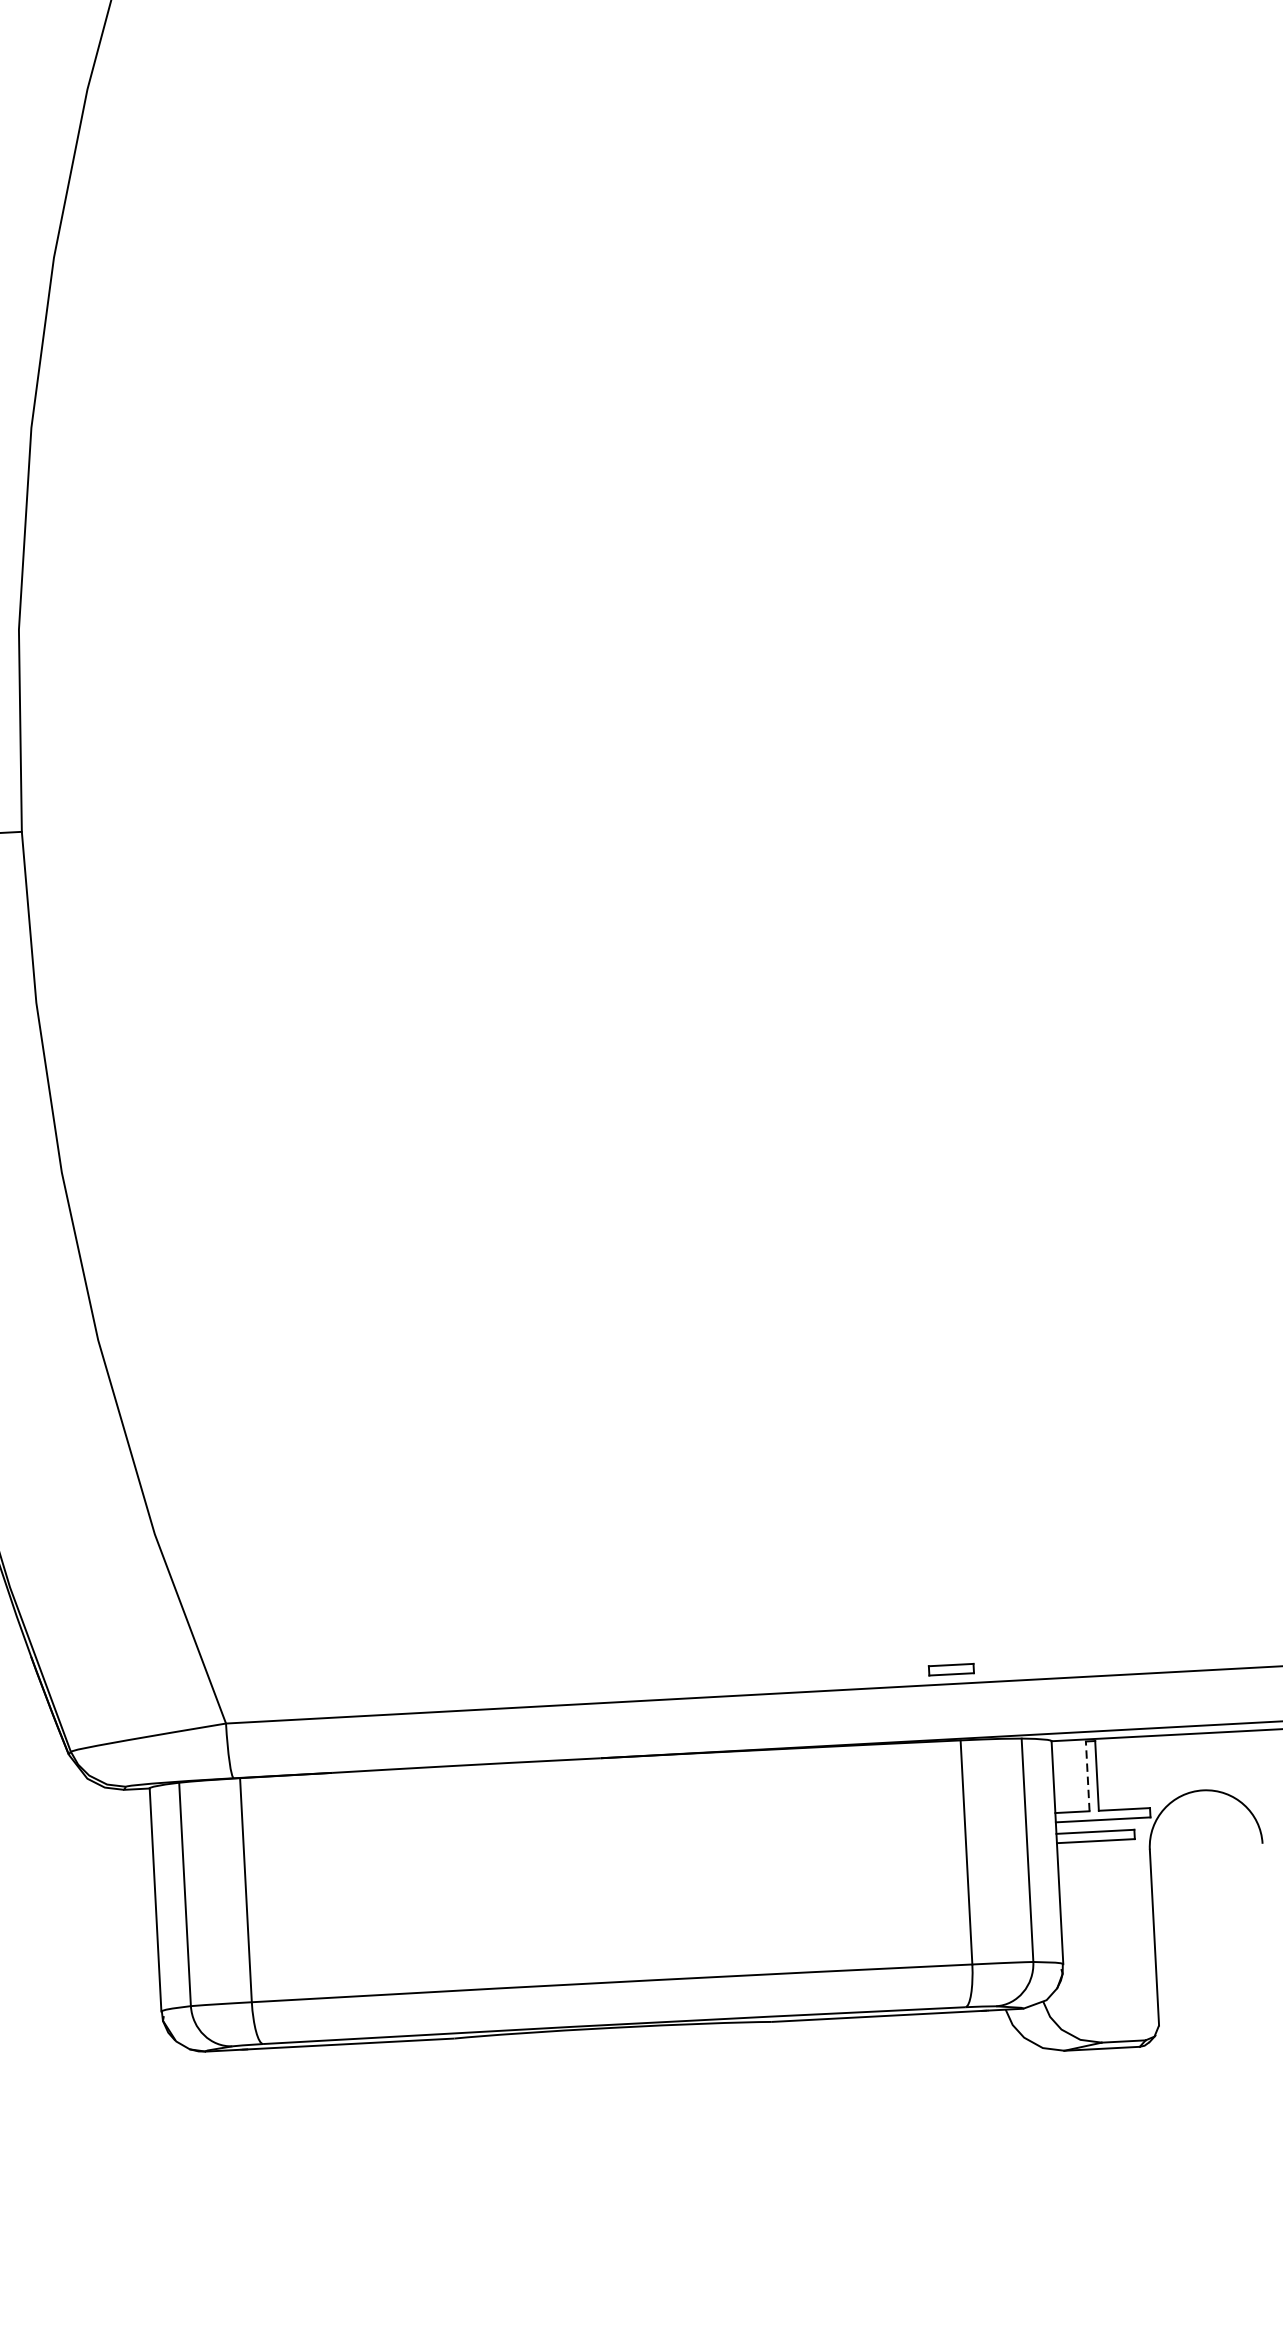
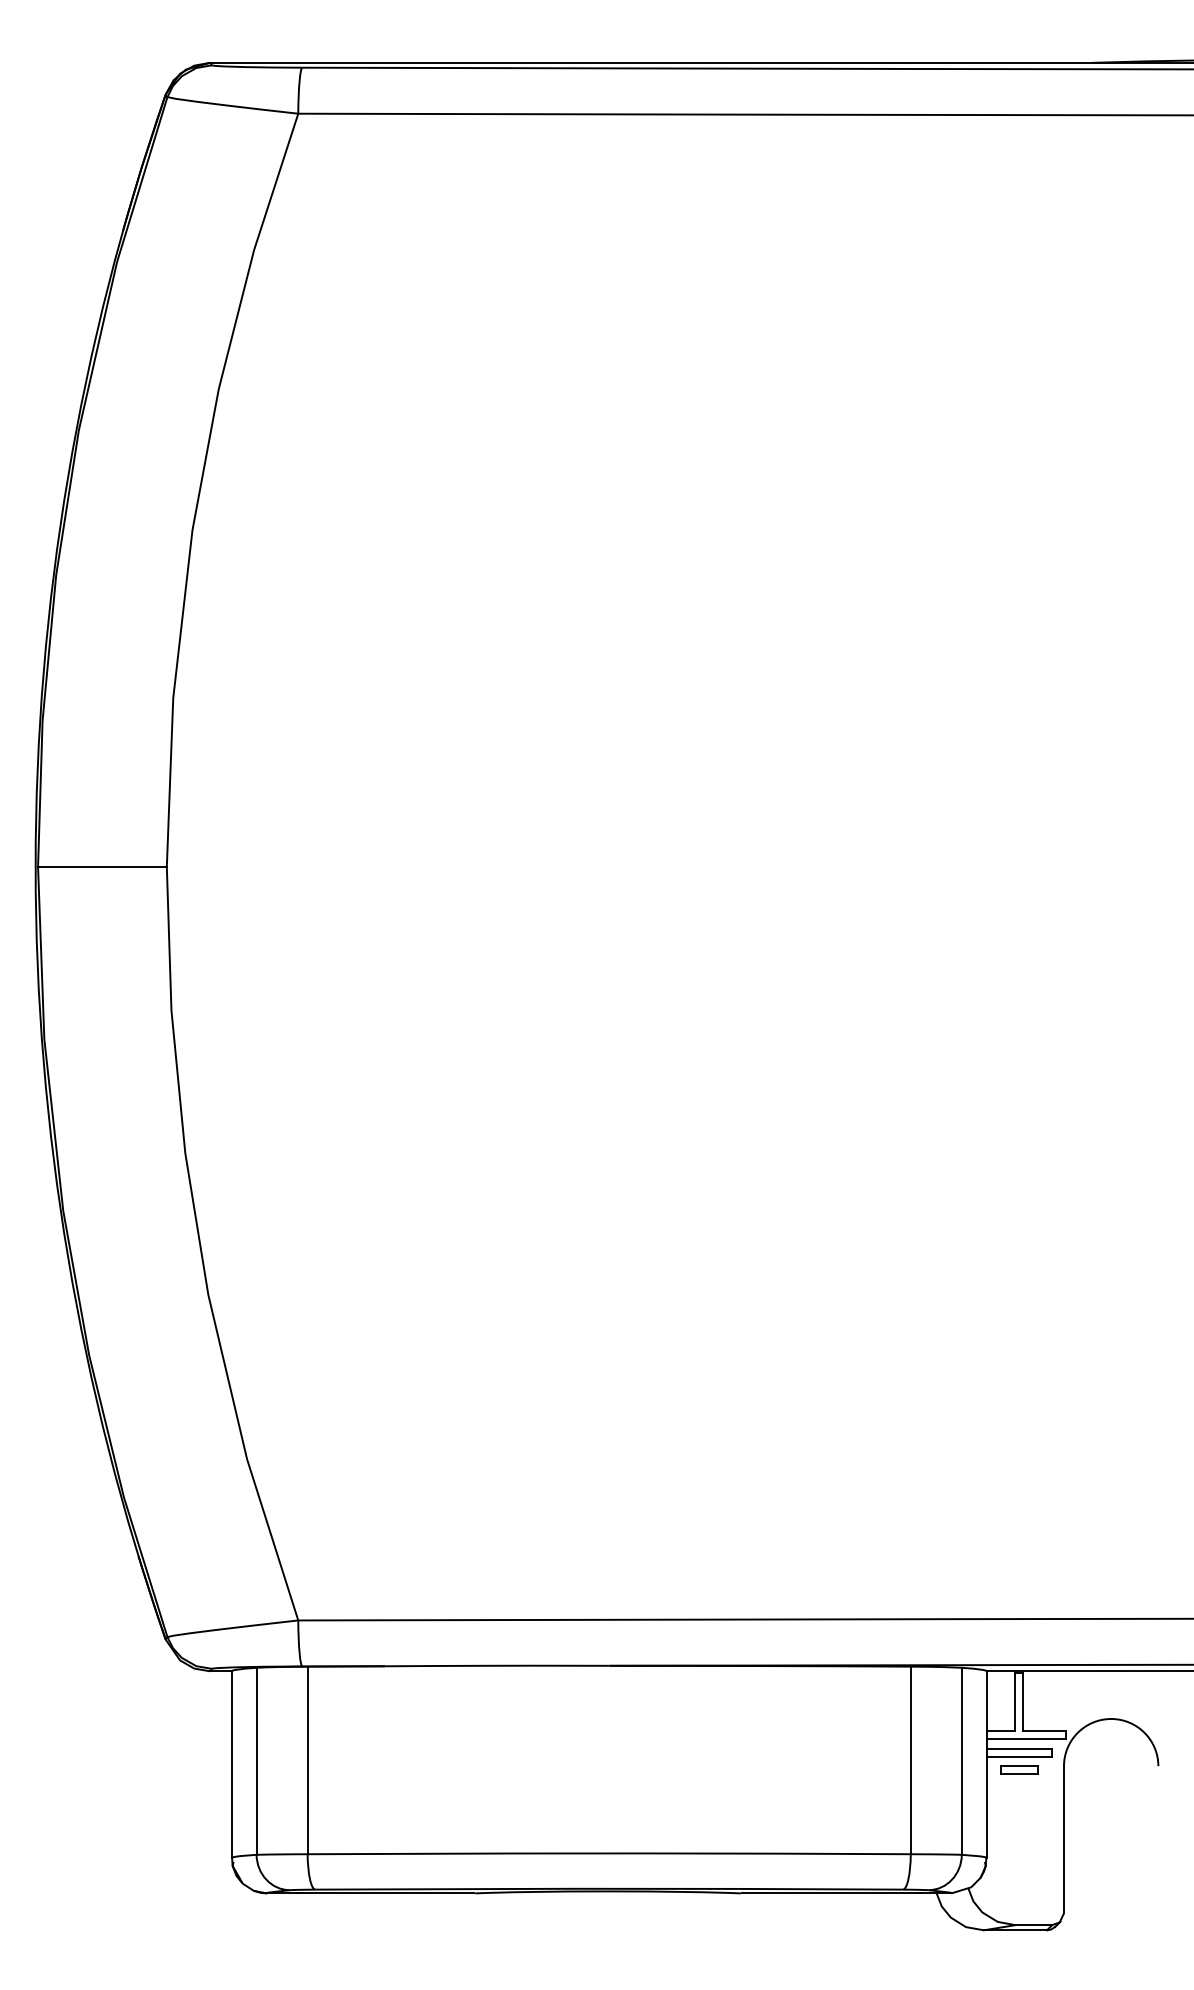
part: (951, 1668) -> (1019, 1769), moved
line: (1087, 1775) -> (1015, 1701), dashed -> solid

